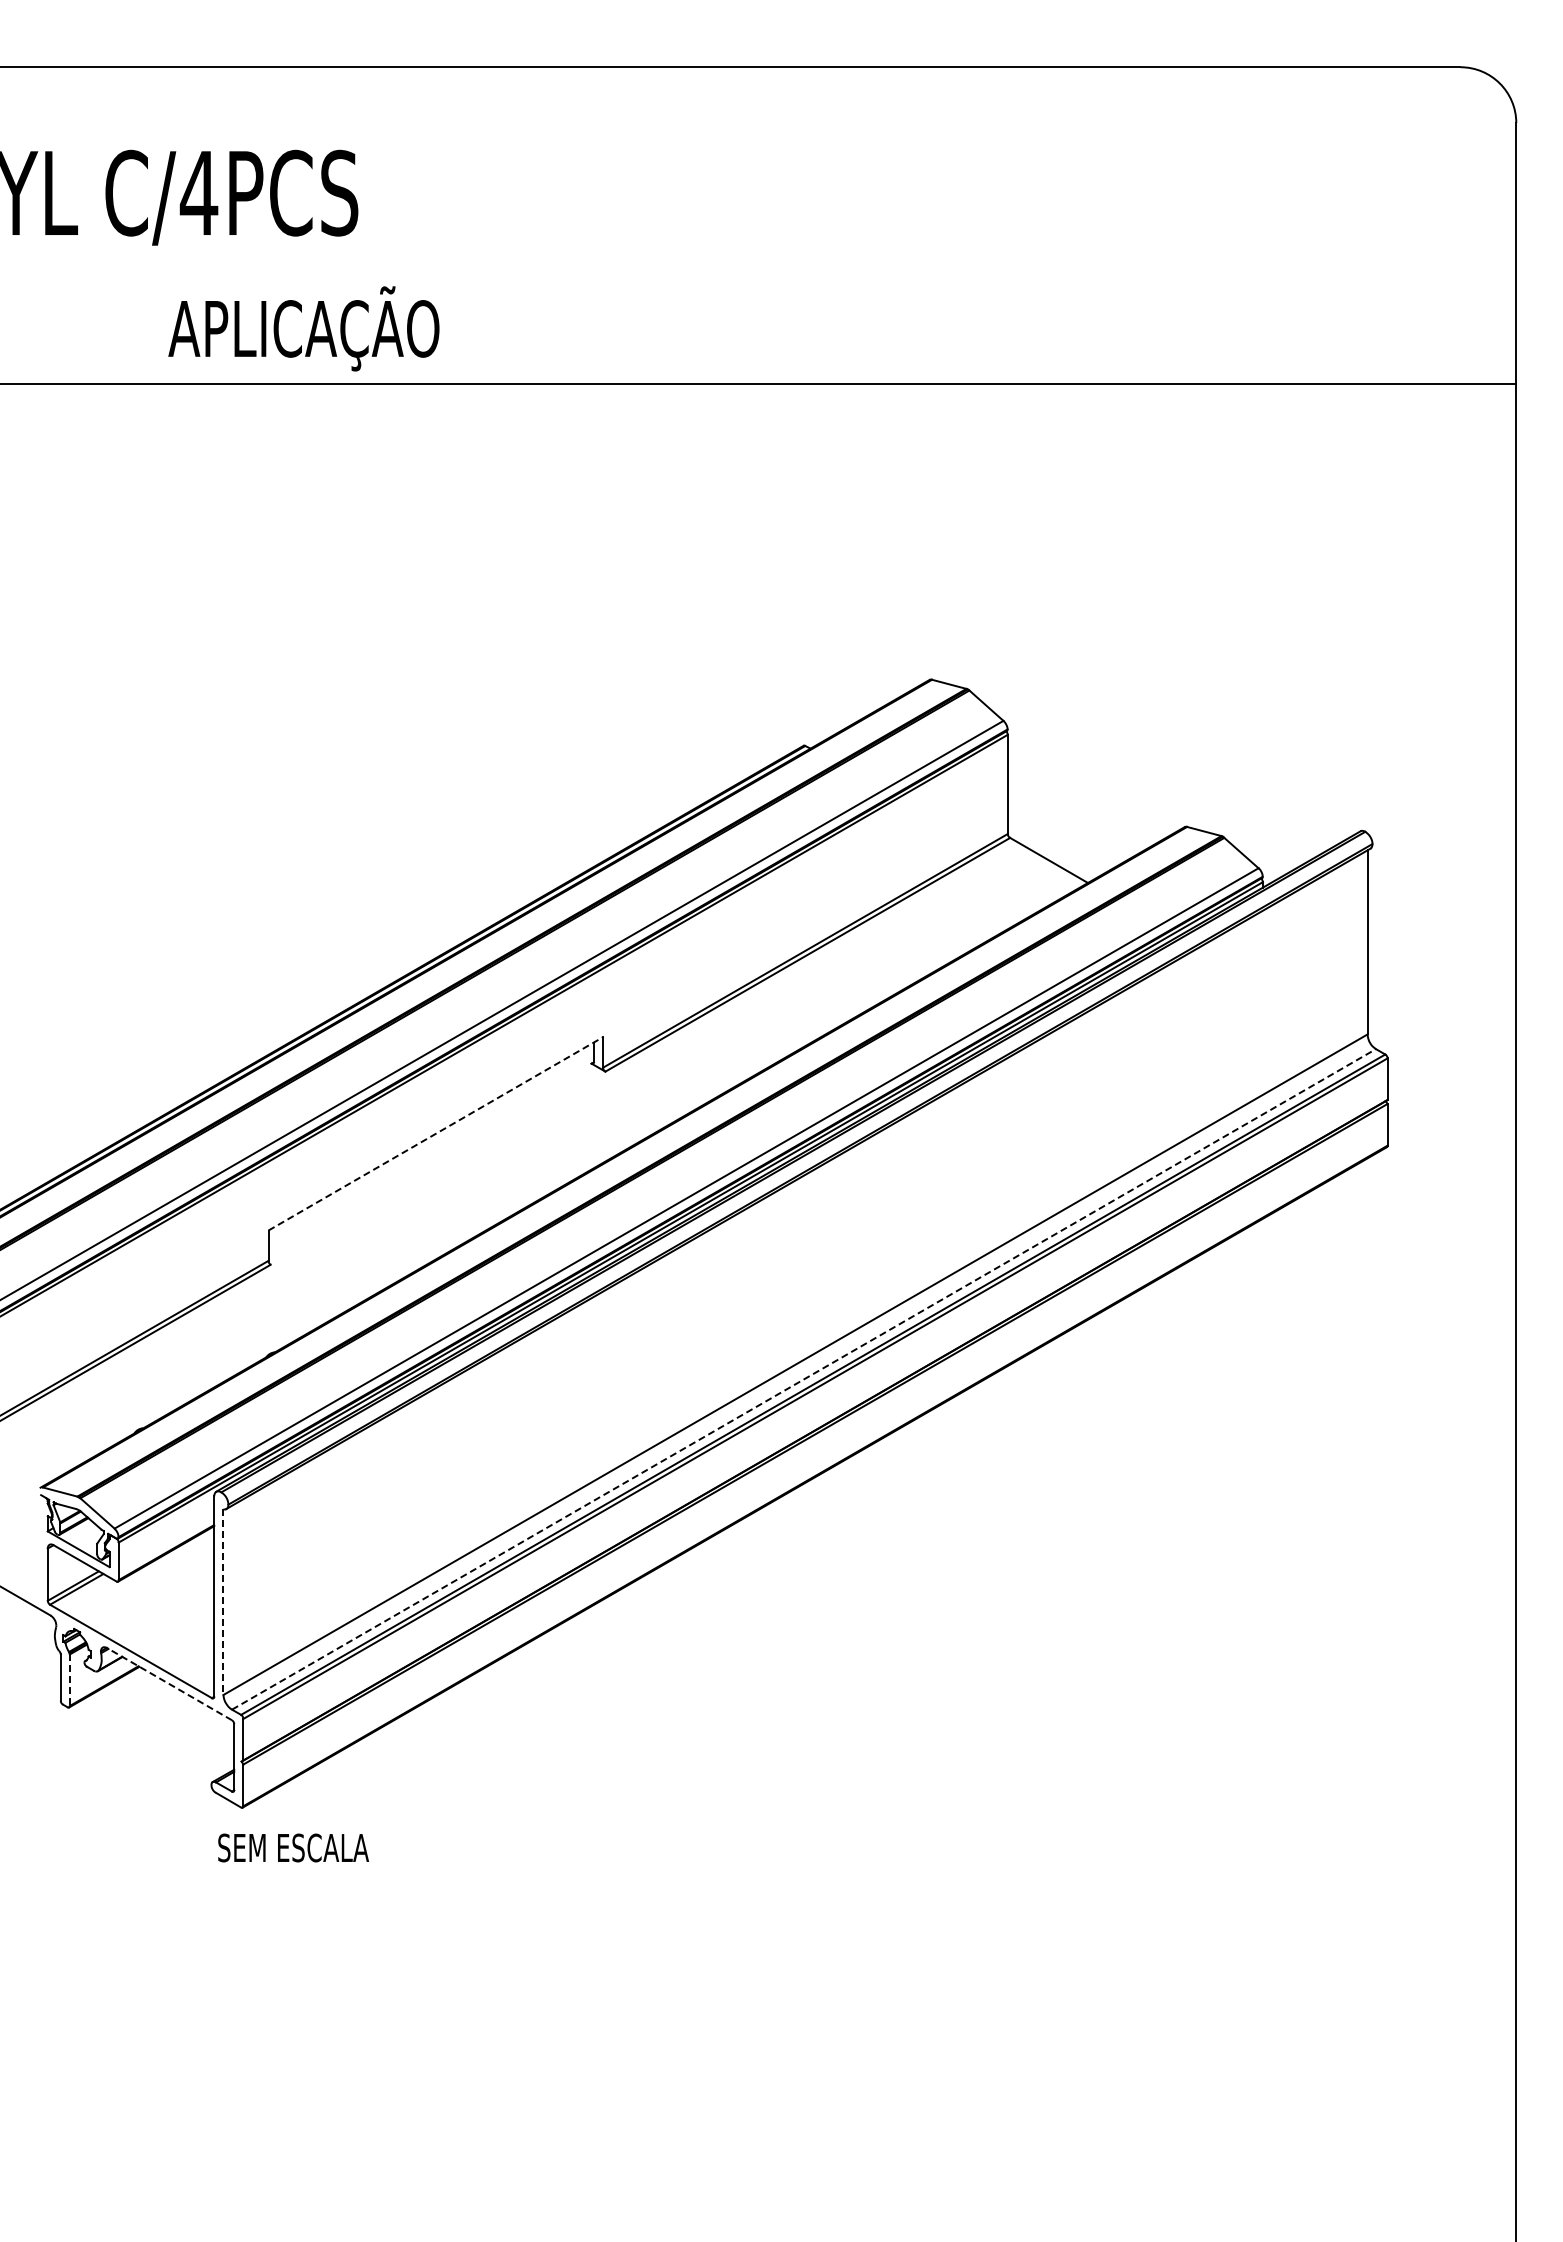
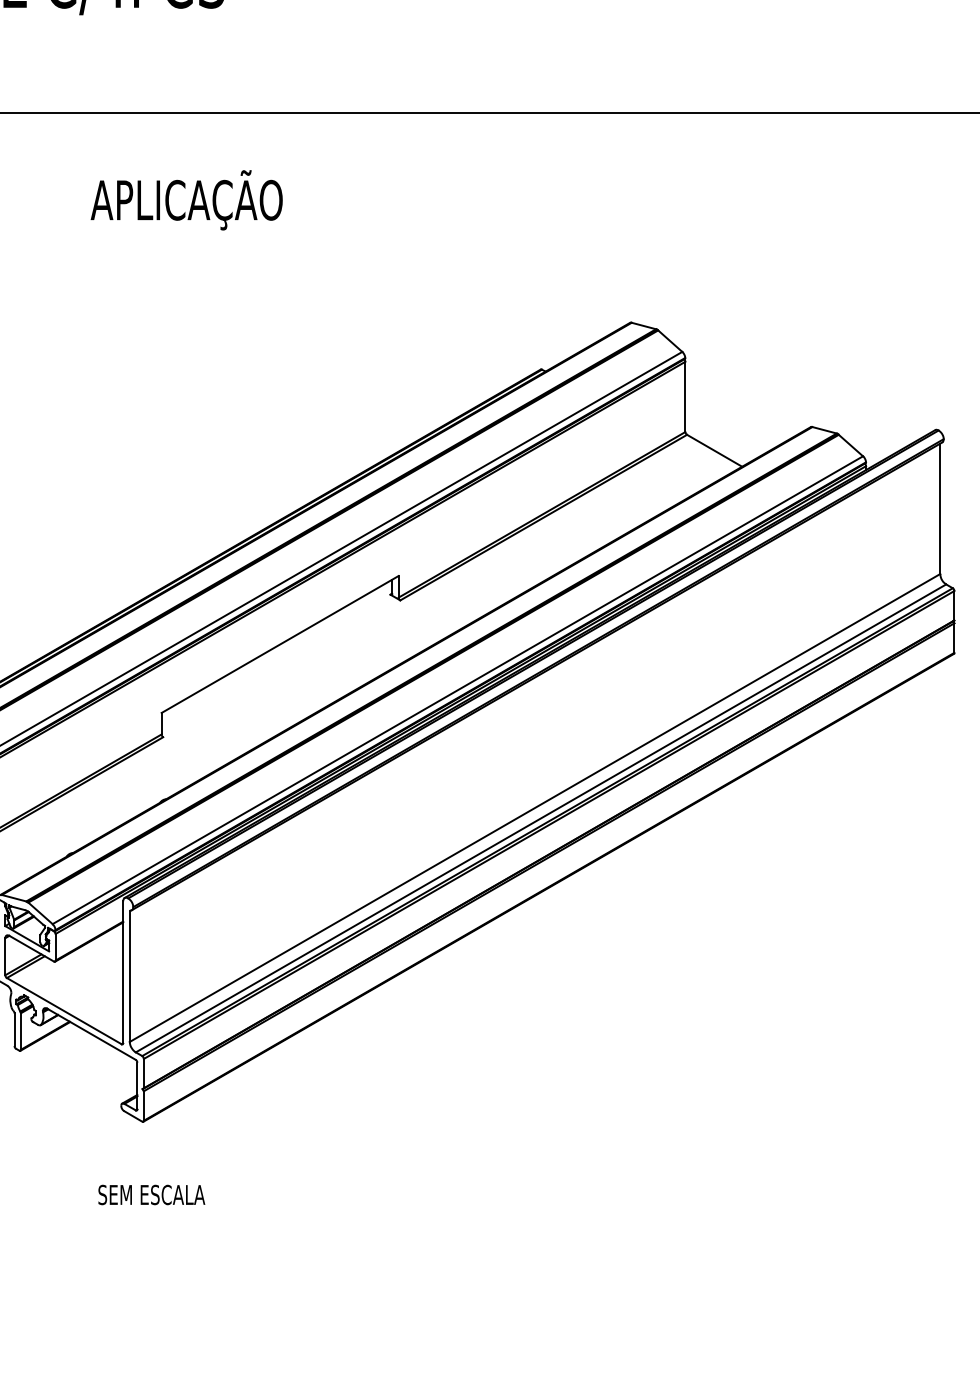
text: (303, 328) -> (186, 200), moved
line: (436, 1133) -> (280, 644), dashed -> solid
line: (804, 1379) -> (541, 818), dashed -> solid
line: (223, 1602) -> (129, 976), dashed -> solid
line: (69, 1680) -> (20, 1031), dashed -> solid
line: (168, 1683) -> (90, 1033), dashed -> solid
text: (293, 1847) -> (151, 1194), moved

